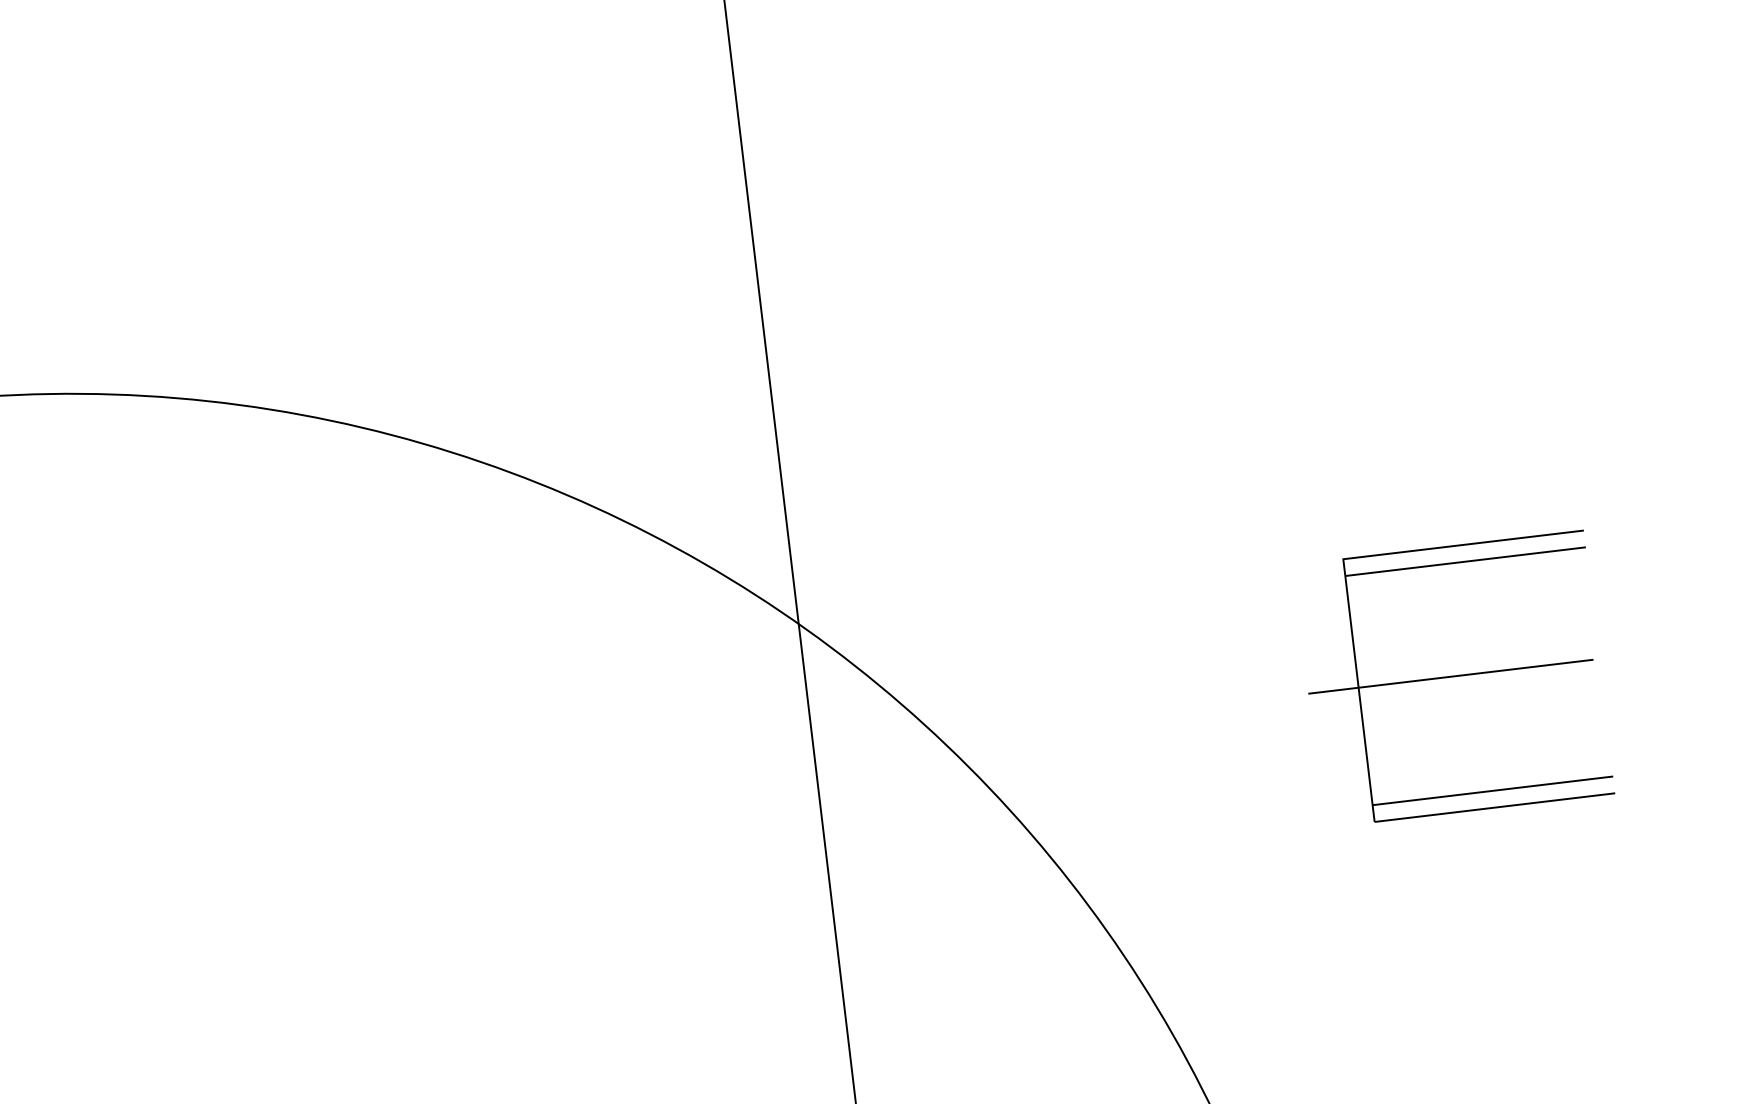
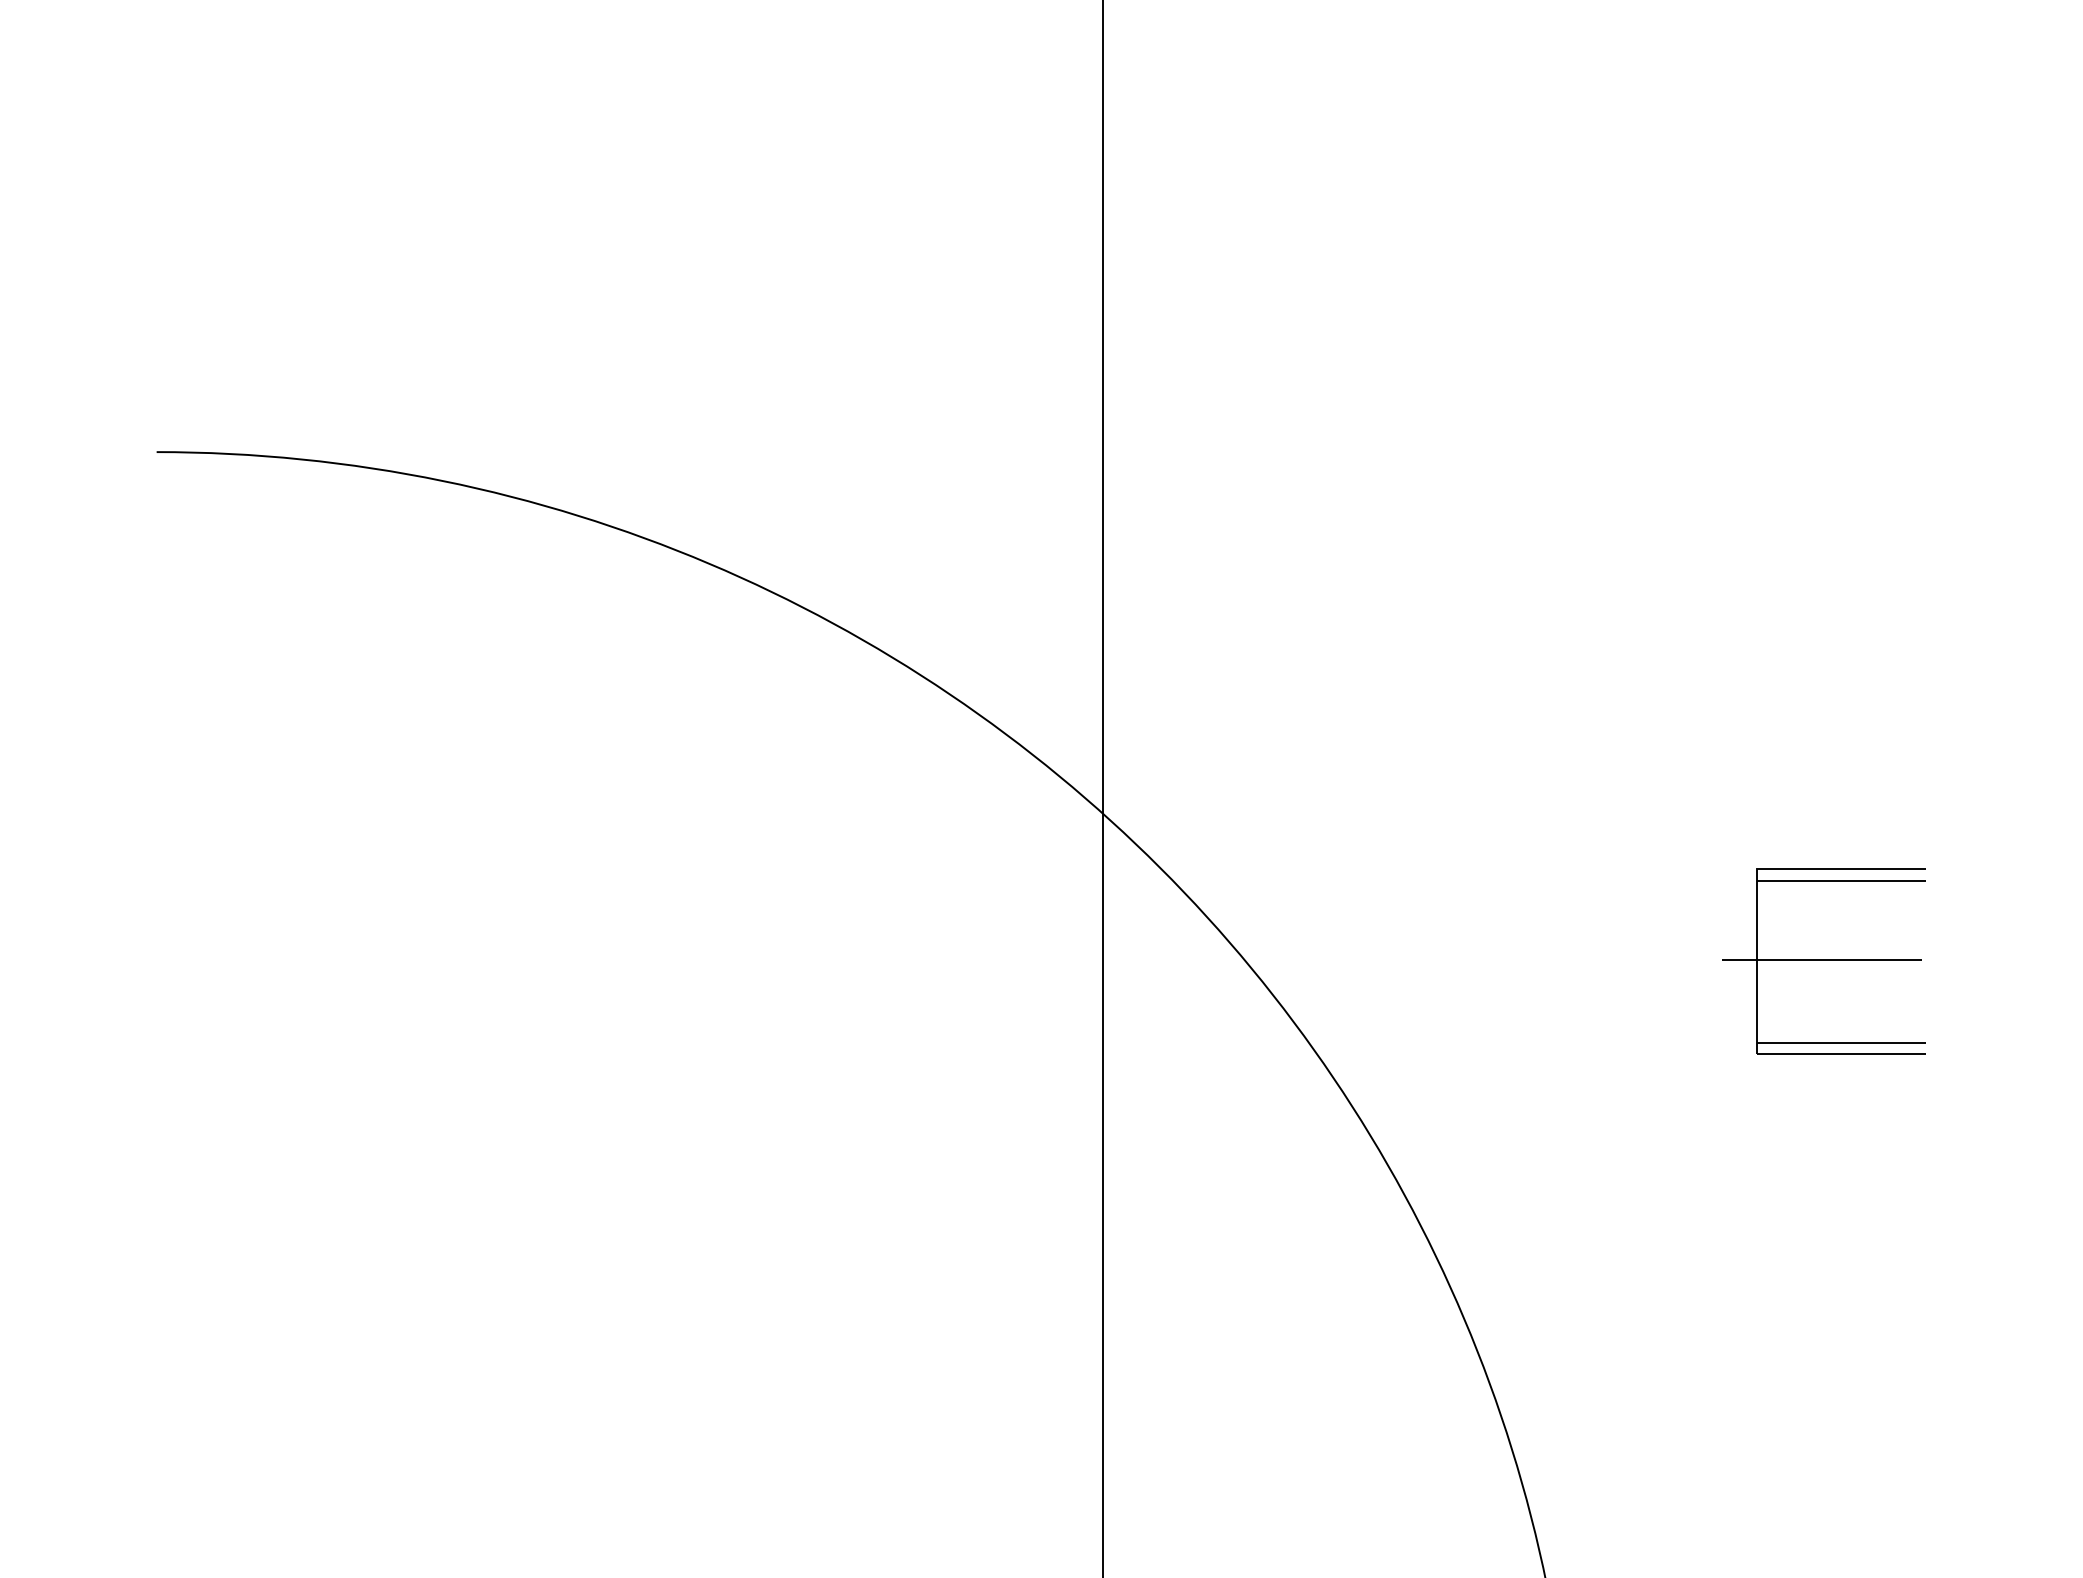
part: (1453, 678) -> (1823, 961), size x0.62

